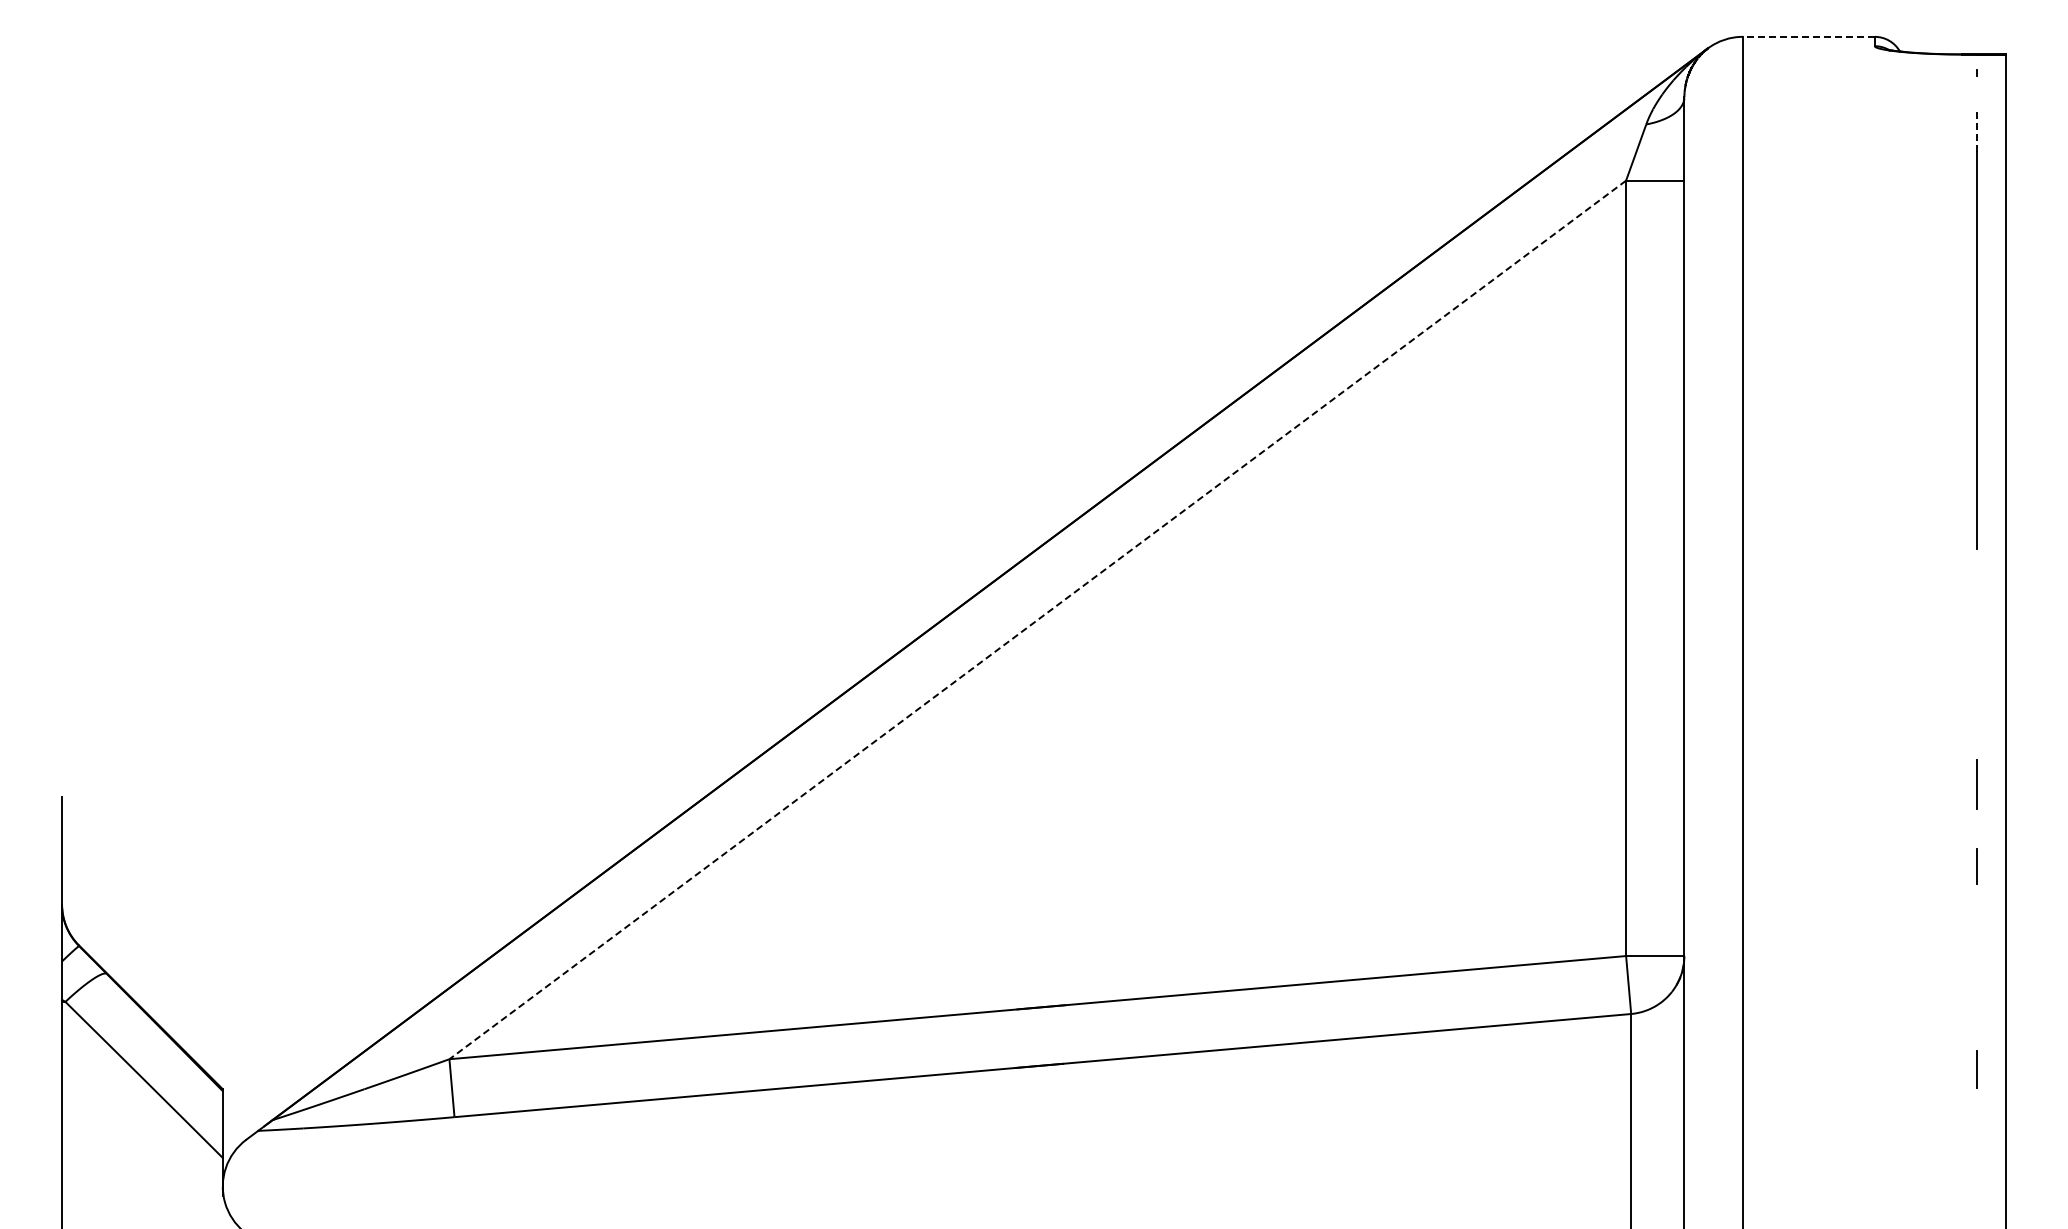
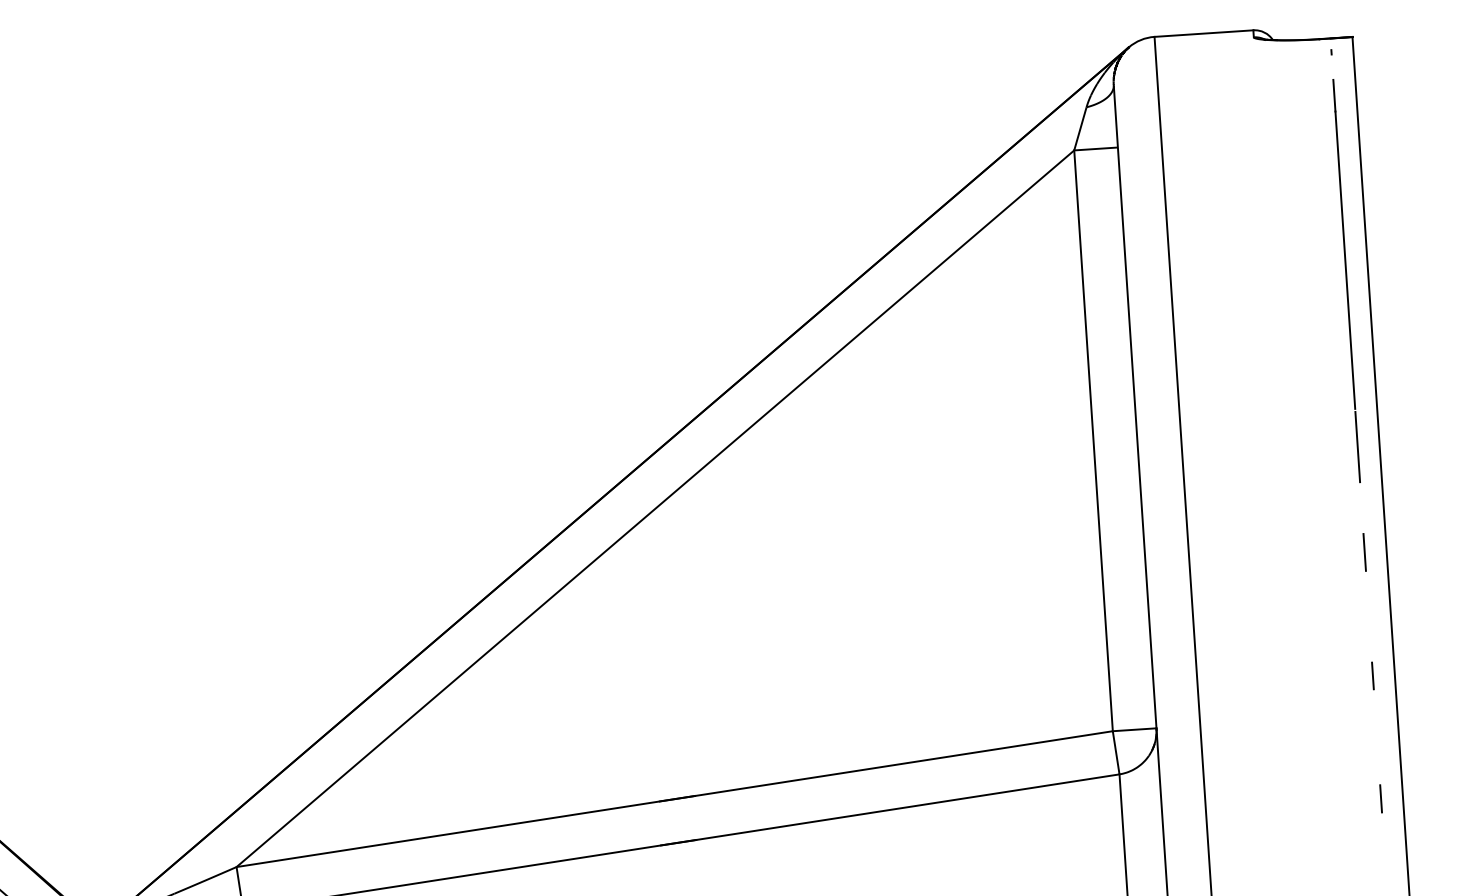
line: (1808, 36) -> (1203, 33), dashed -> solid
line: (1976, 130) -> (1334, 95), dashed -> solid
line: (1976, 599) -> (1357, 446), added
line: (1037, 620) -> (655, 509), dashed -> solid
line: (1976, 784) -> (1364, 552), moved
line: (1976, 866) -> (1372, 675), moved

